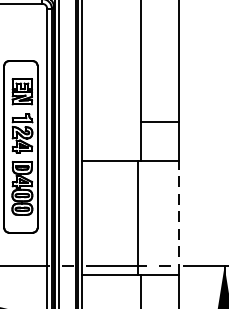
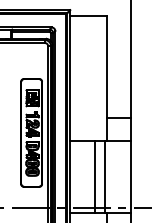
line: (122, 217) -> (95, 177), added
line: (178, 217) -> (130, 177), dashed -> solid

